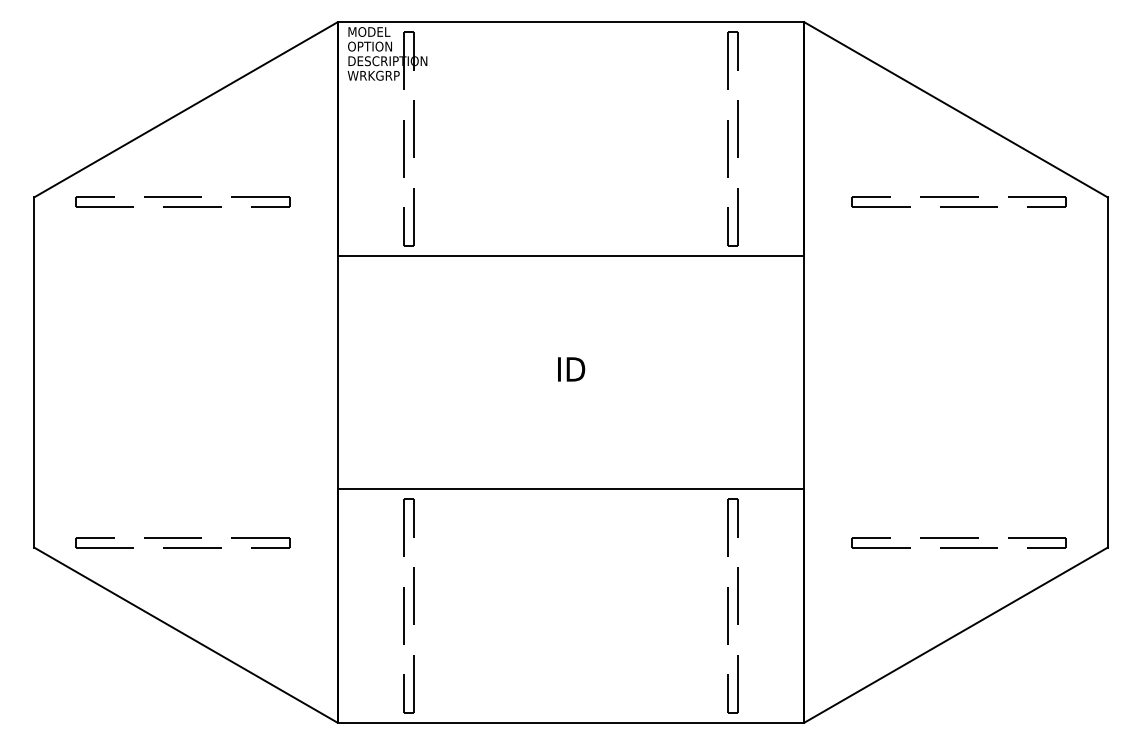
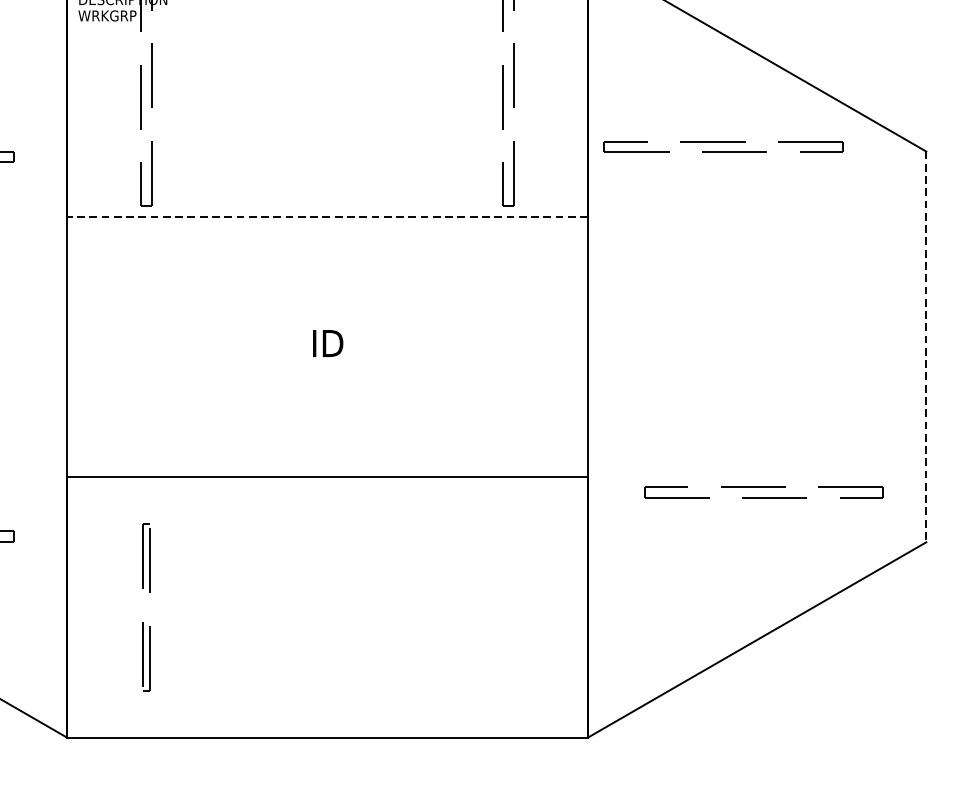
part: (958, 201) -> (723, 146), moved
line: (570, 255) -> (326, 216), solid -> dashed
line: (1107, 372) -> (926, 346), solid -> dashed
part: (958, 542) -> (763, 491), moved
part: (408, 605) -> (146, 606), size x0.7
part: (732, 605) -> (507, 606), removed

